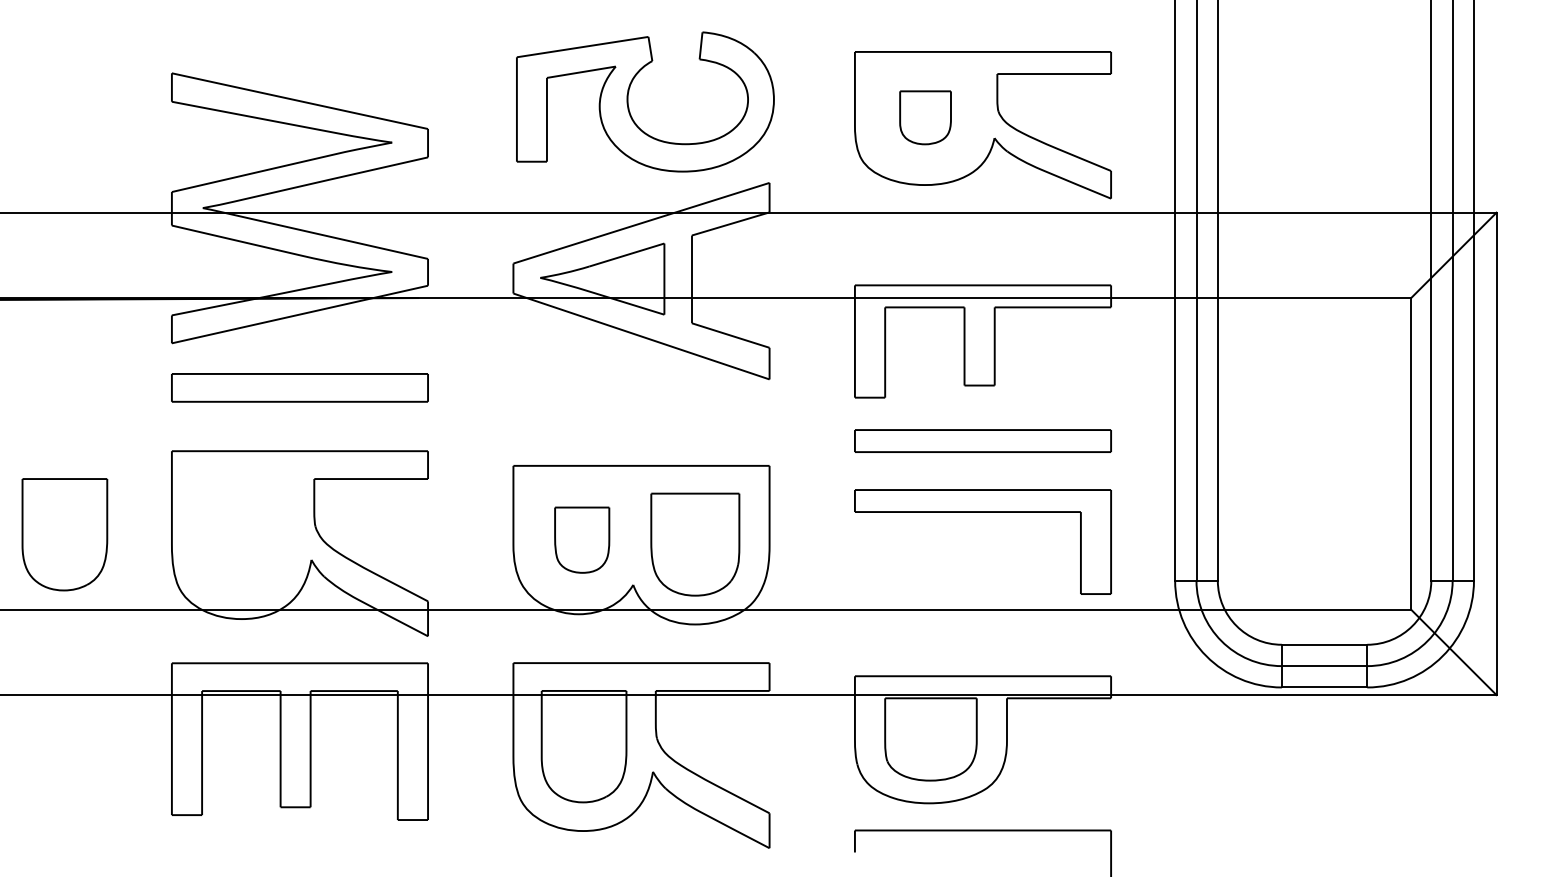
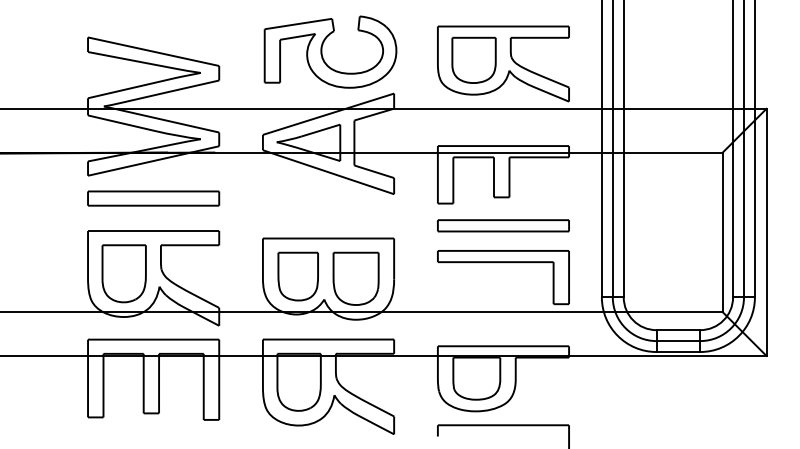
part: (924, 116) -> (473, 59), size x1.67
part: (63, 534) -> (123, 273), moved
part: (580, 540) -> (297, 276), size x1.43

